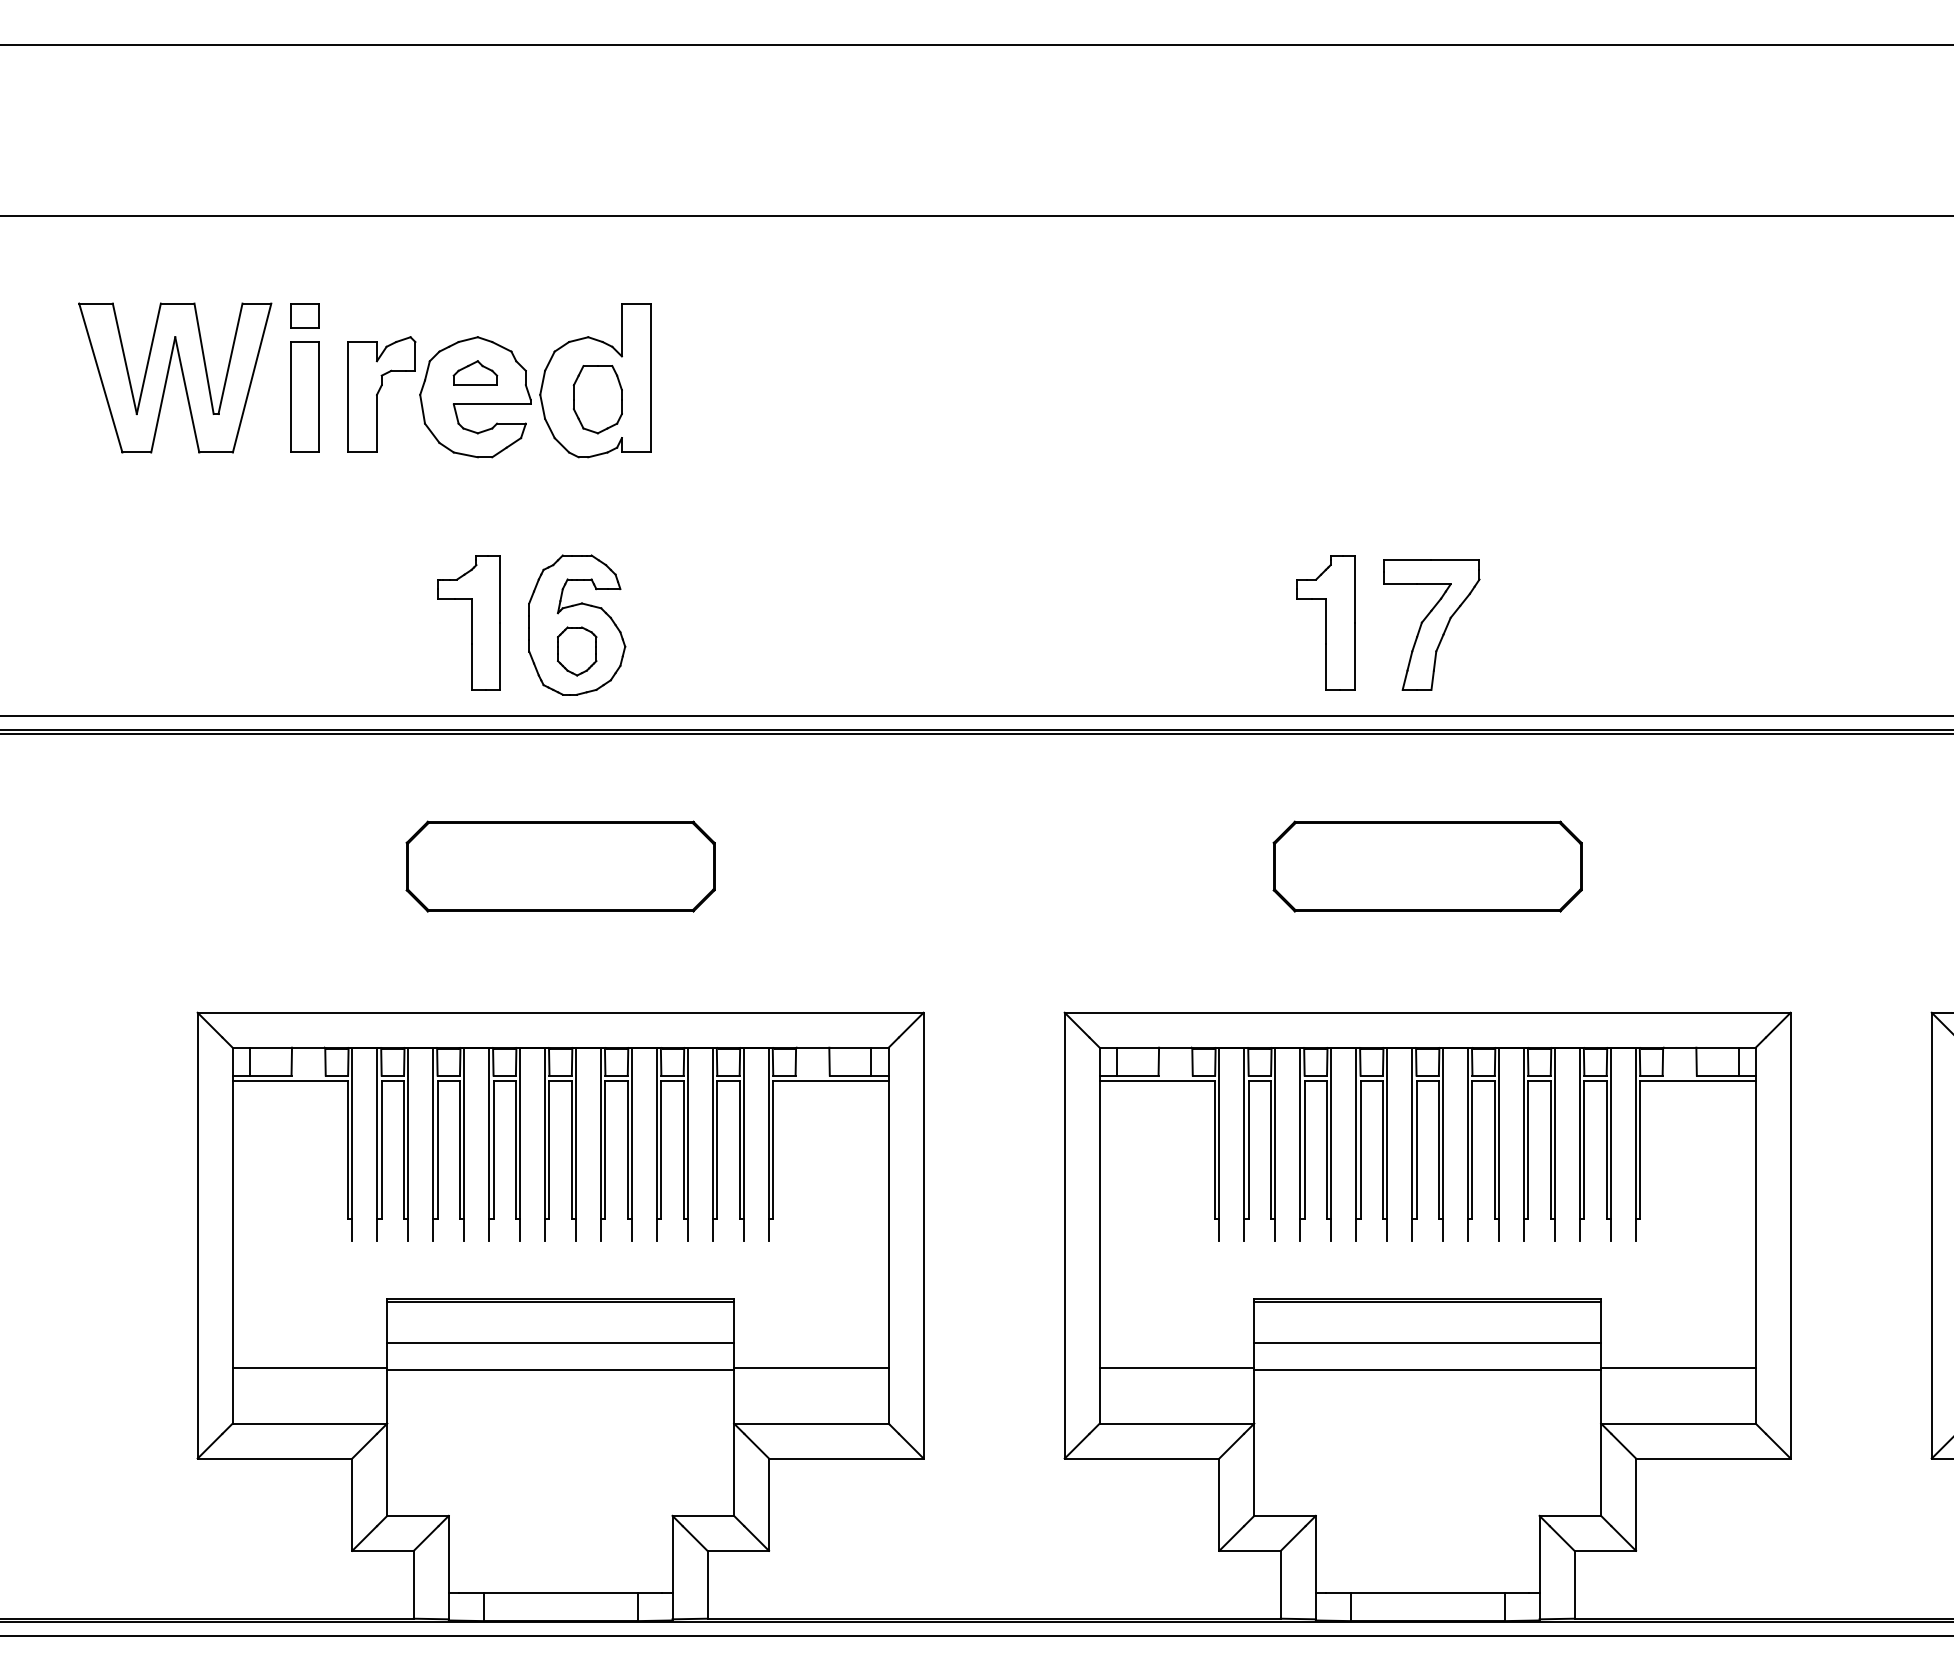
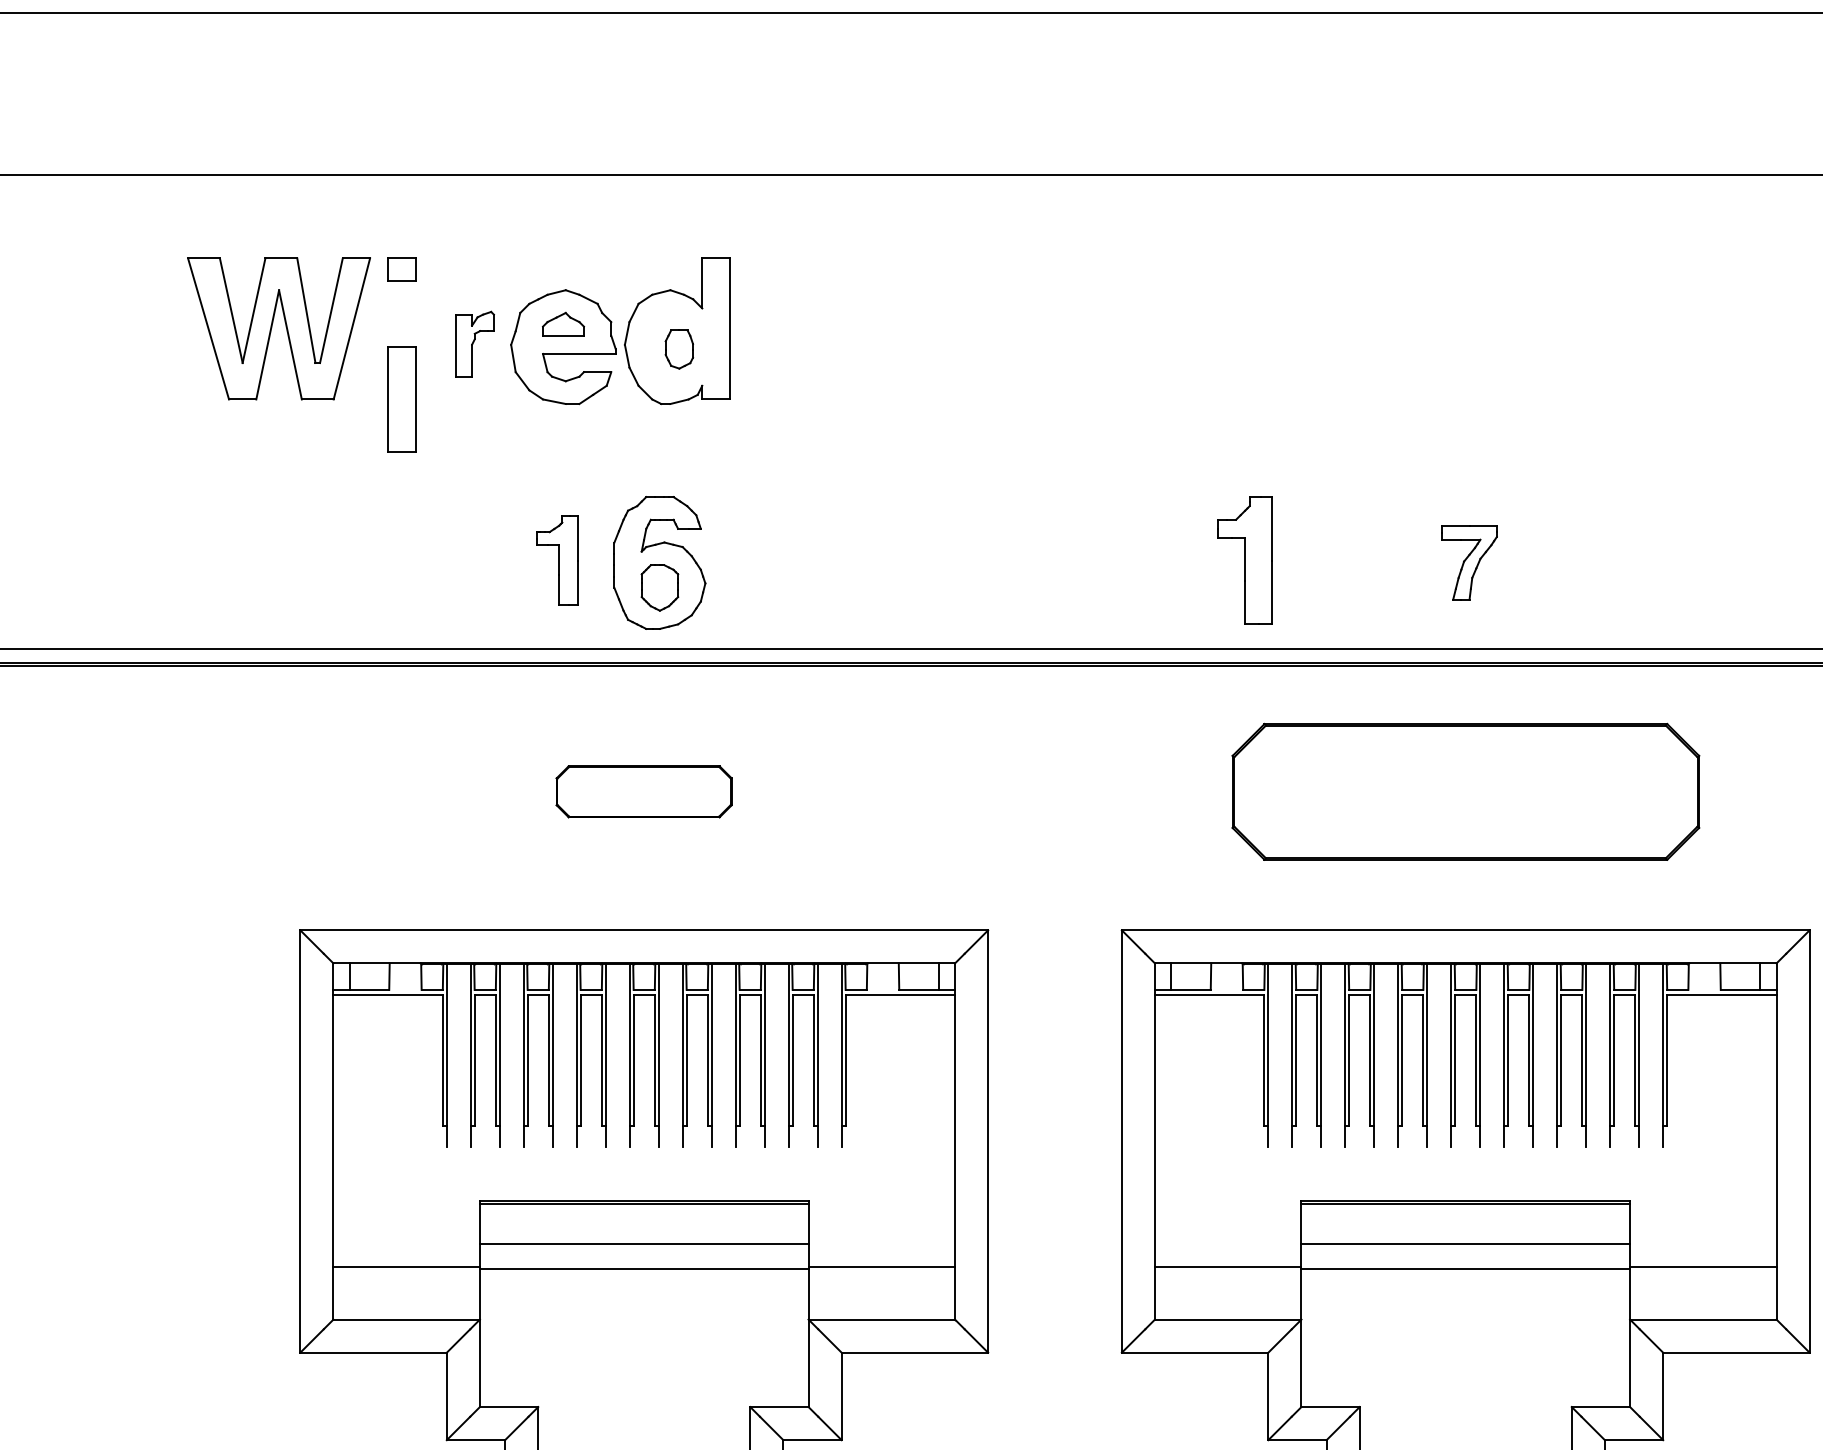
part: (381, 394) -> (474, 344), size x0.6
part: (304, 396) -> (401, 398), moved
part: (597, 399) -> (679, 349), size x0.6
part: (468, 622) -> (556, 560), size x0.7
part: (1325, 622) -> (1244, 560), moved
part: (1431, 624) -> (1469, 562), size x0.6
part: (560, 866) -> (644, 791), size x0.6
part: (1427, 866) -> (1465, 791), size x1.6

